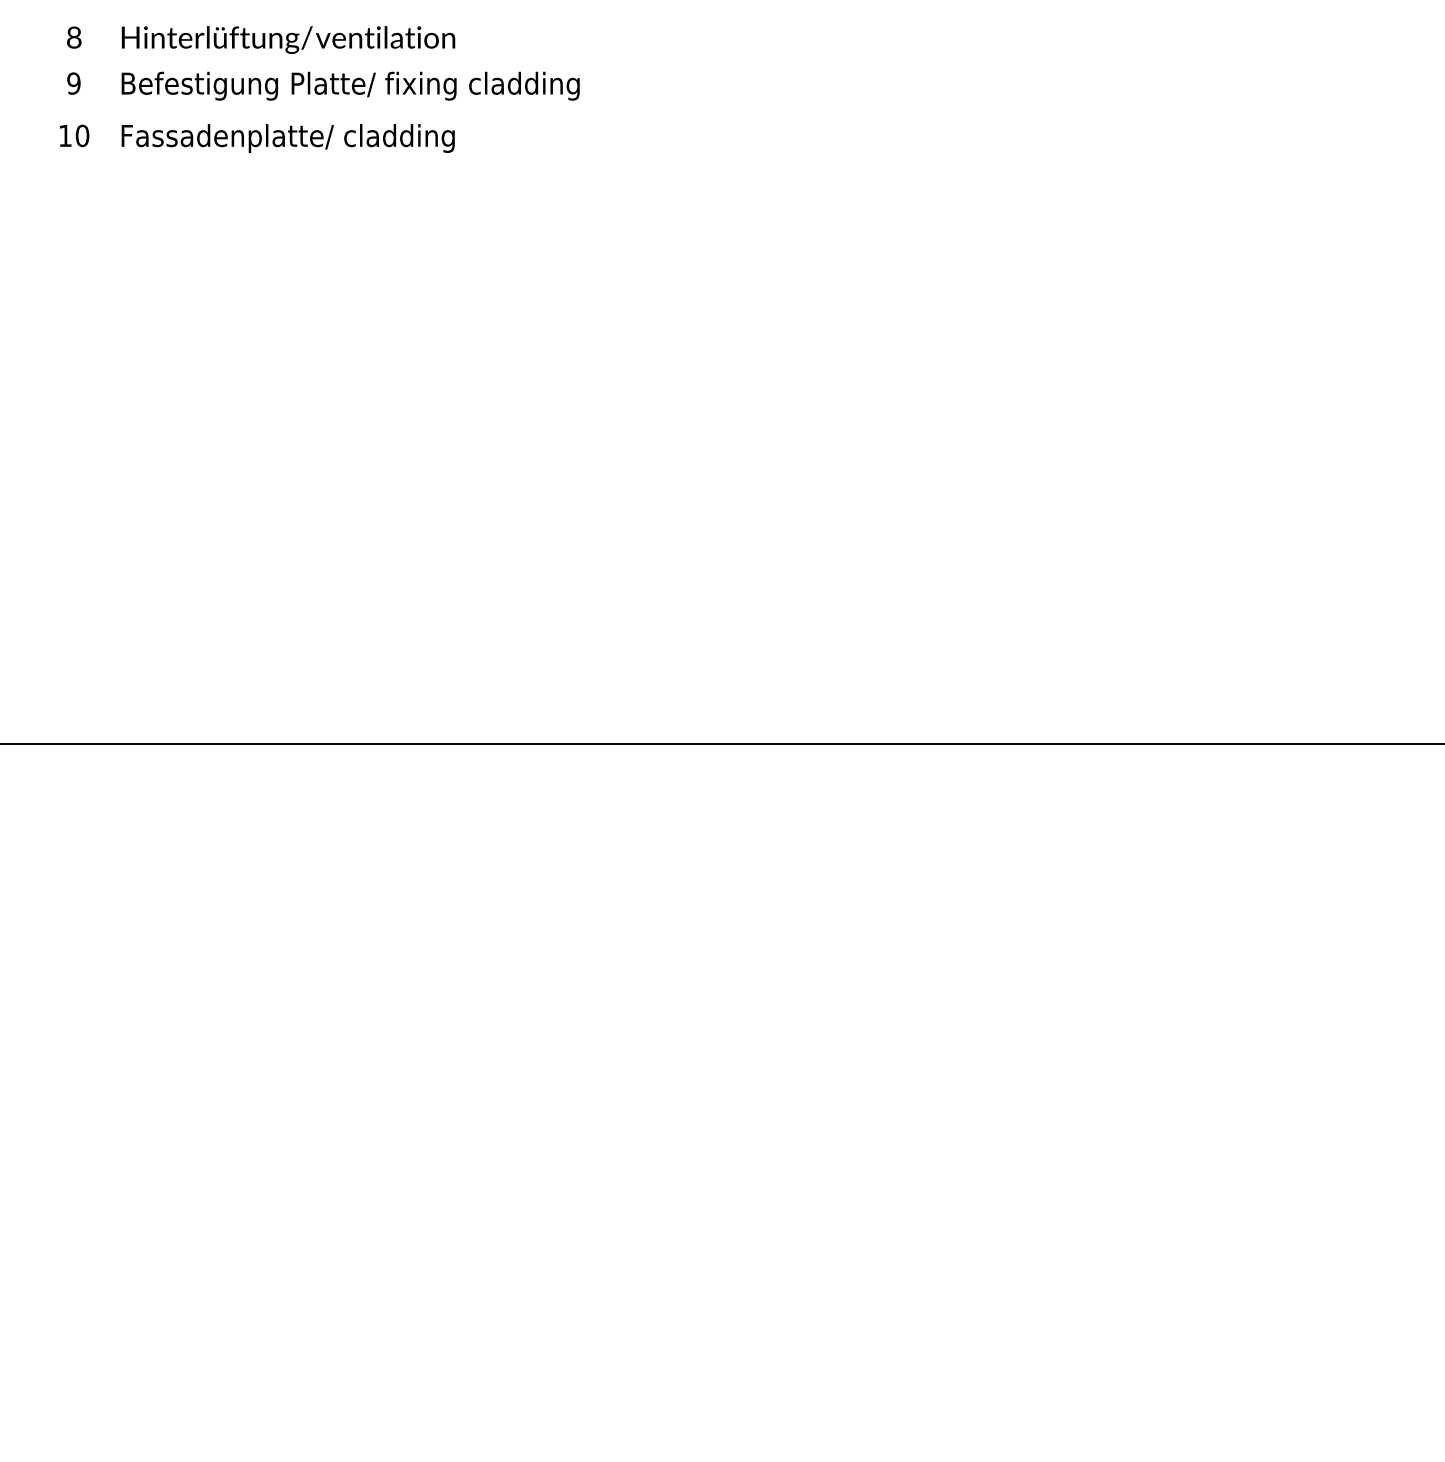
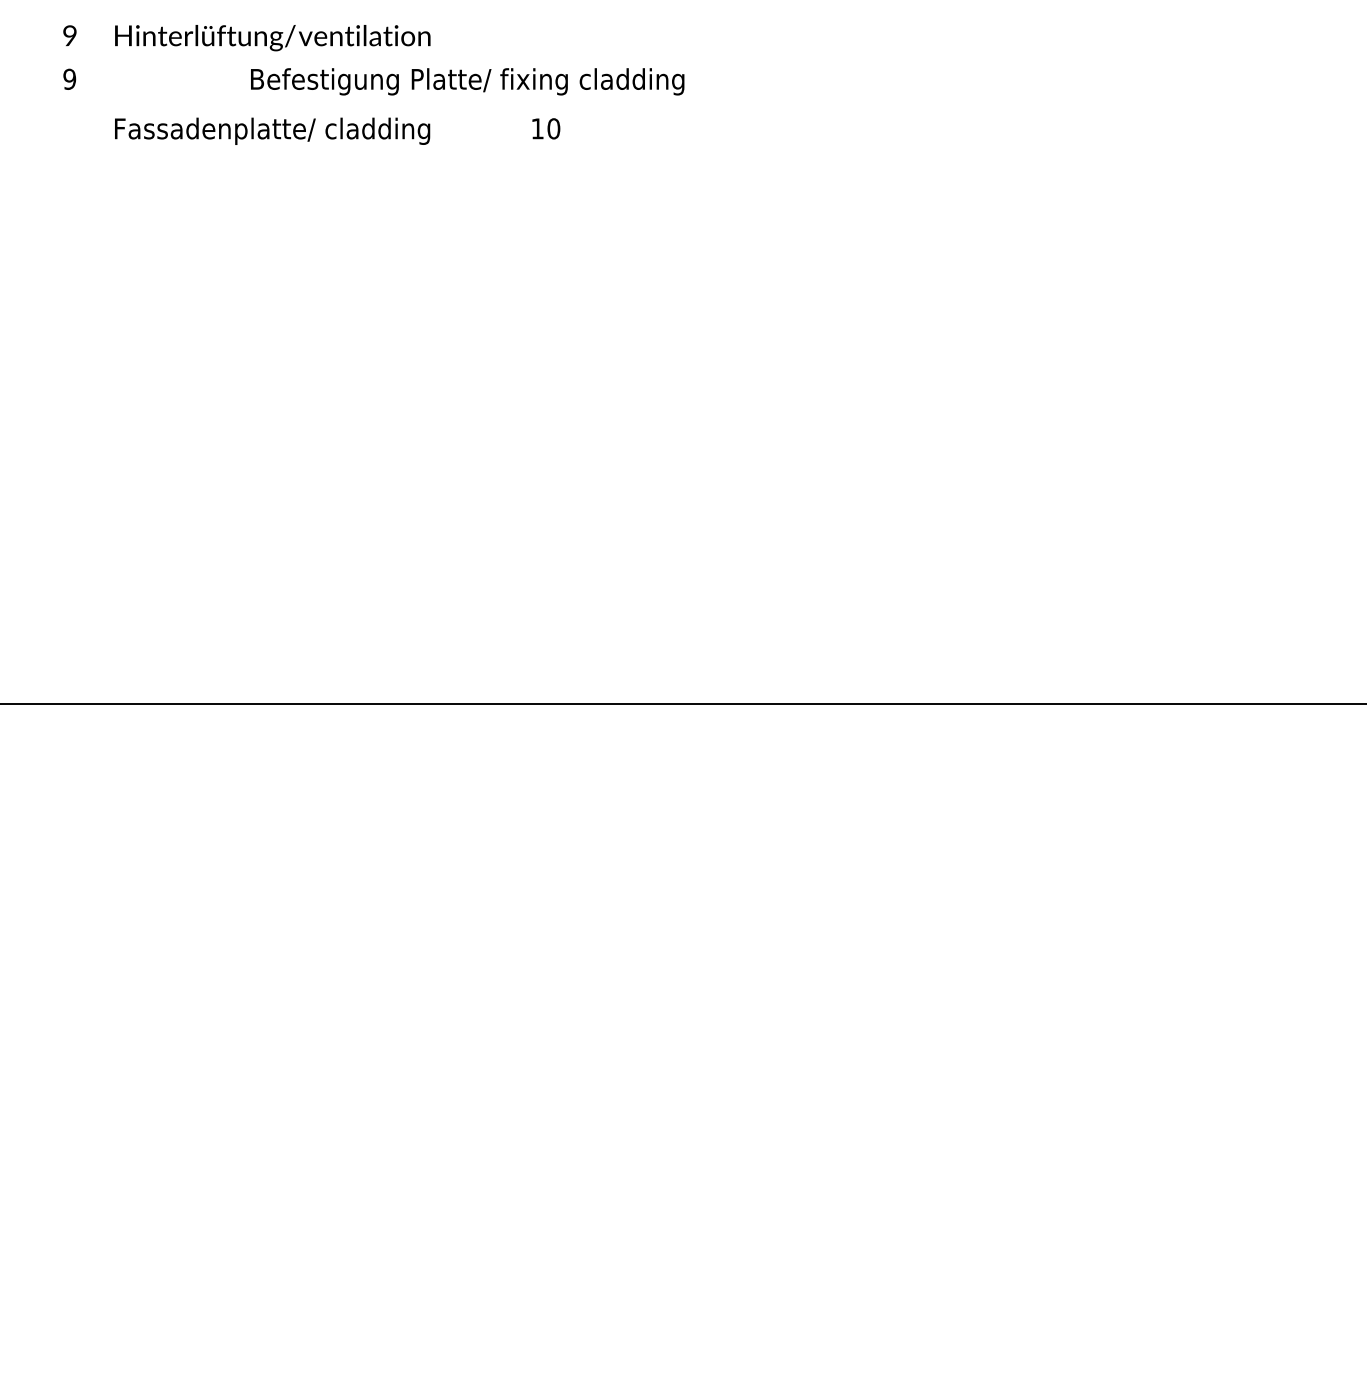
text: (73, 38) -> (69, 36), 8 -> 9
text: (350, 85) -> (467, 81), moved
text: (74, 135) -> (546, 128), moved

